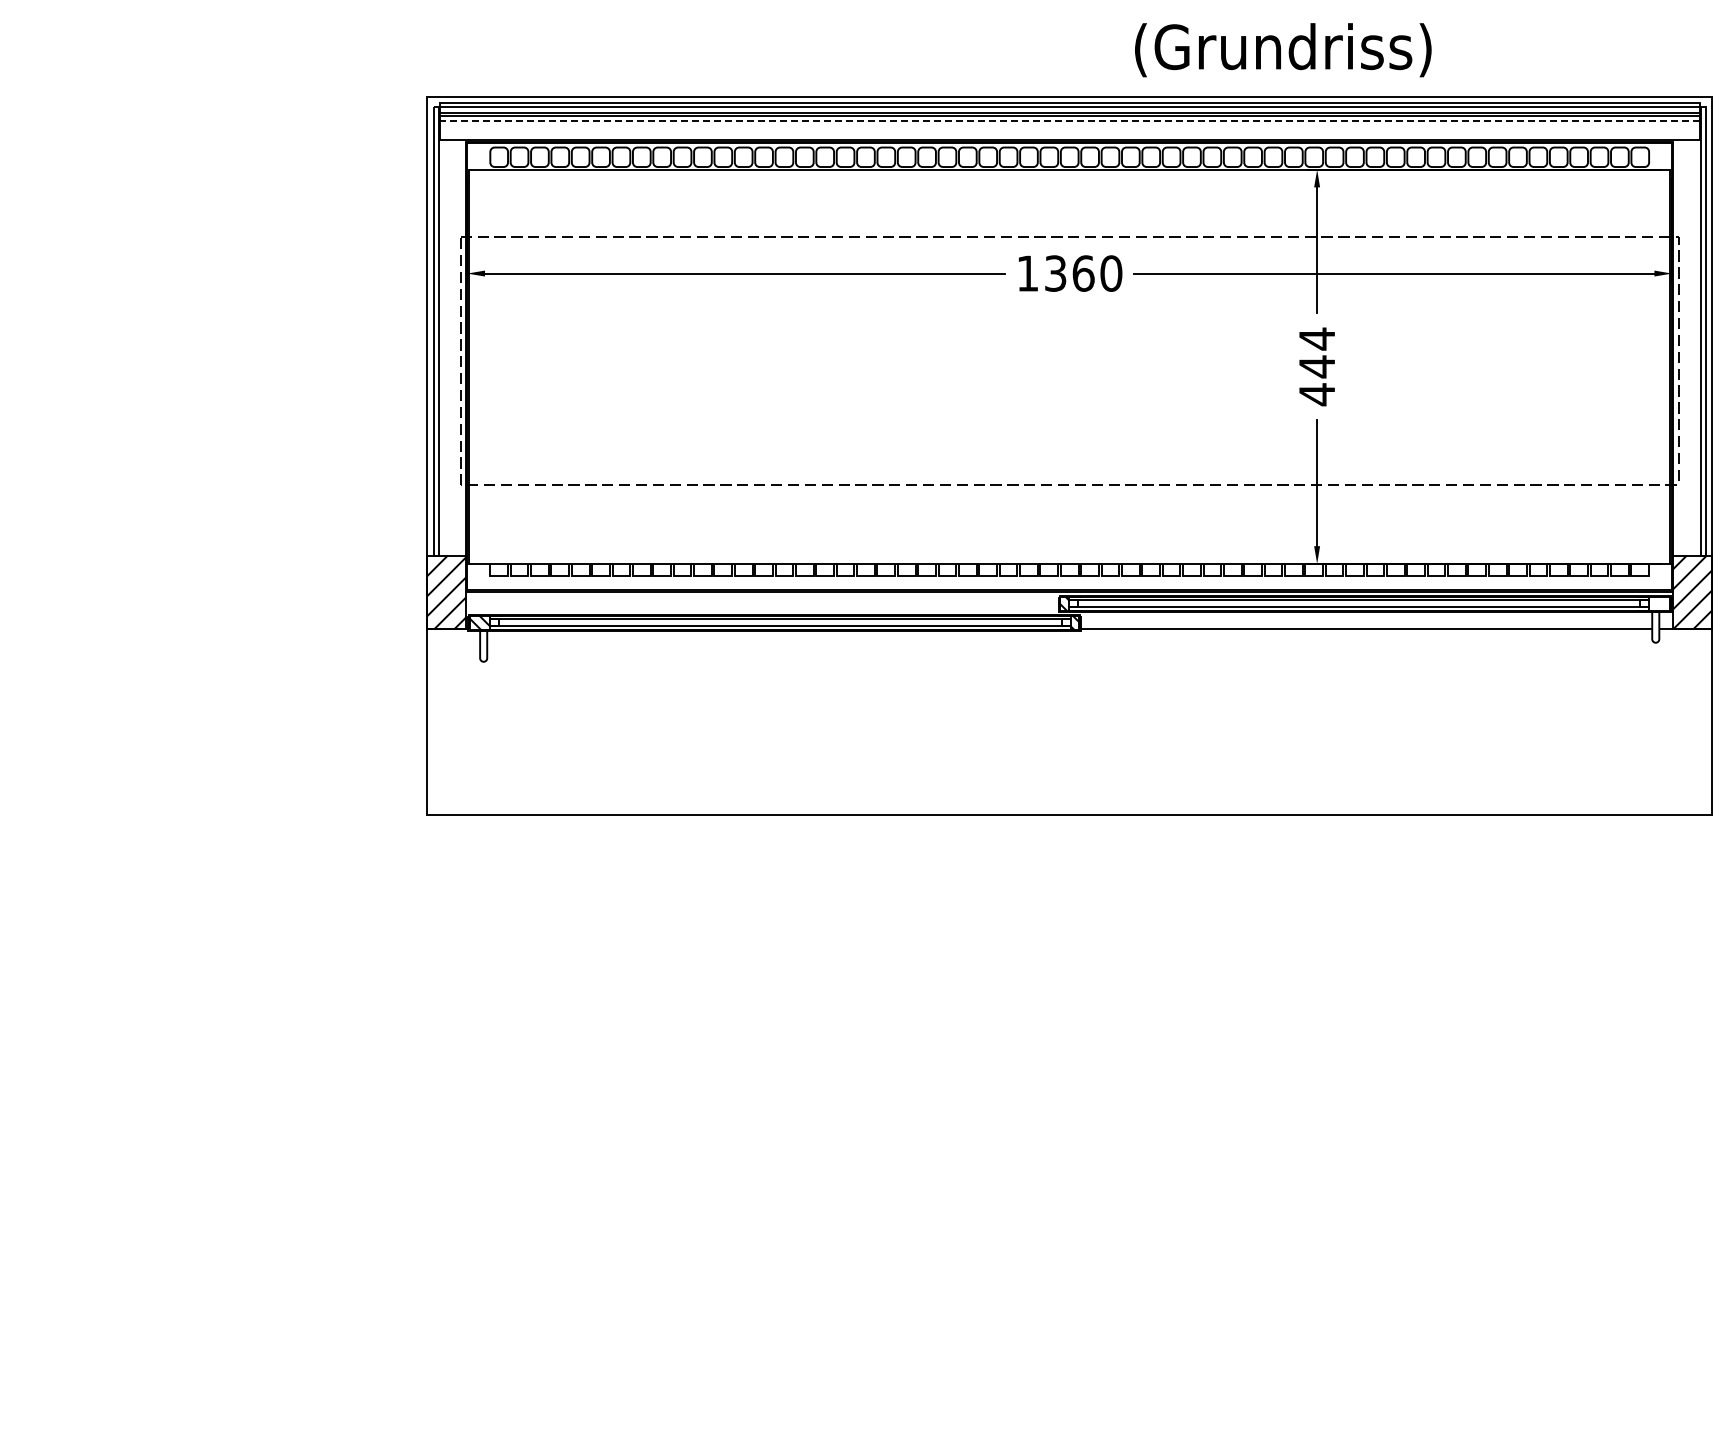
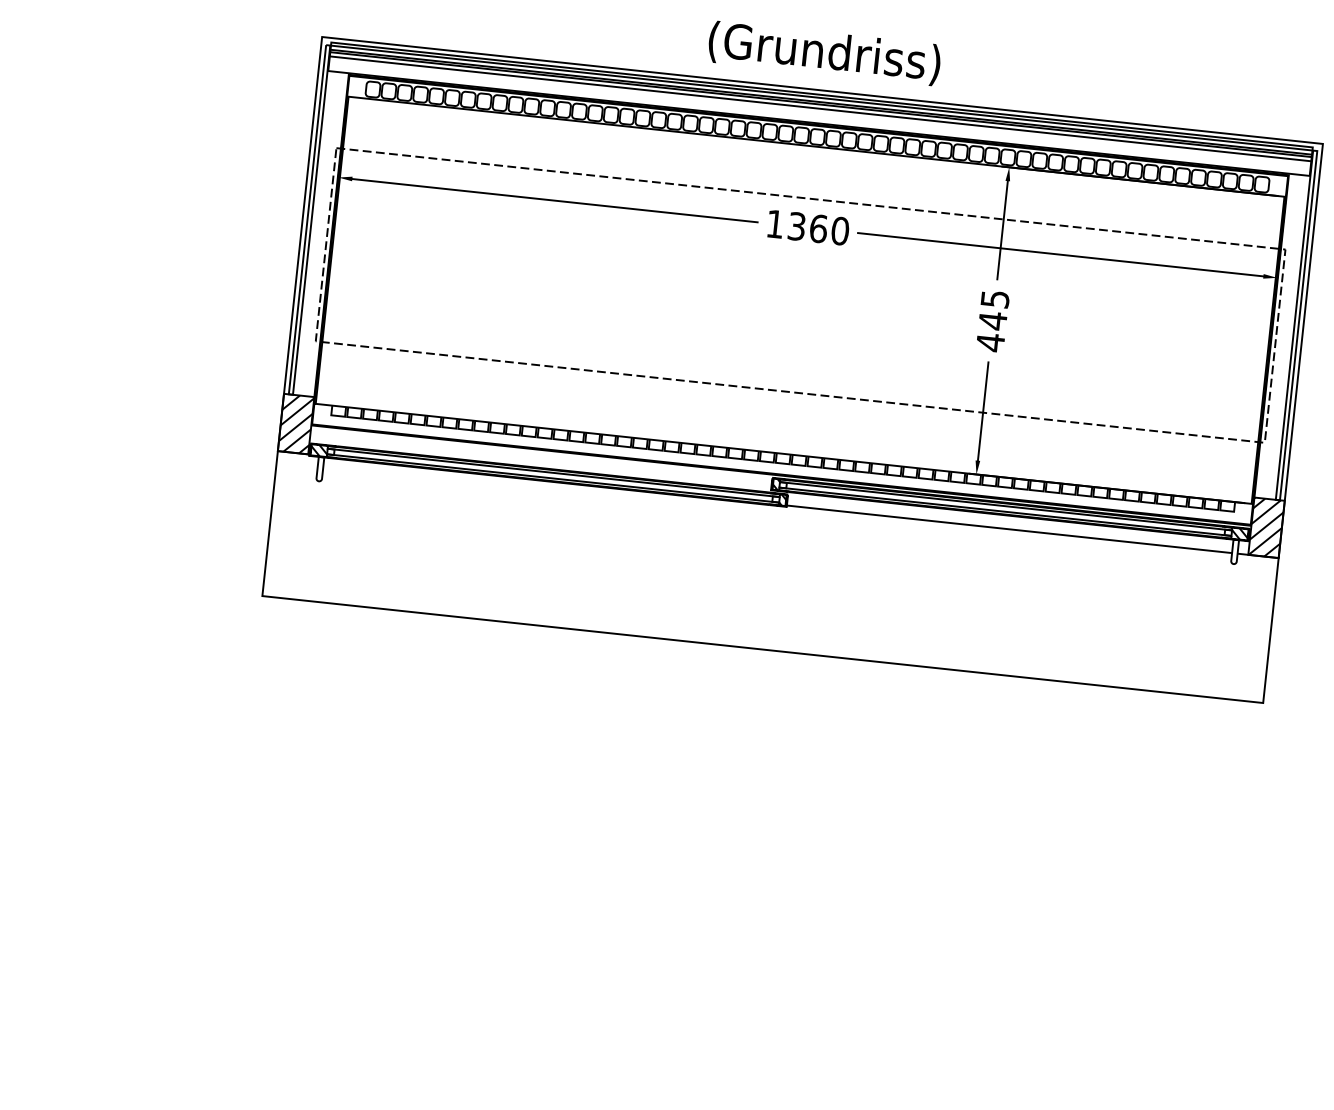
text: (1283, 50) -> (824, 53), moved
line: (1069, 121) -> (820, 109), dashed -> solid
text: (1317, 338) -> (995, 298), 444 -> 445
hatch: (1659, 603) -> (1239, 533), added

